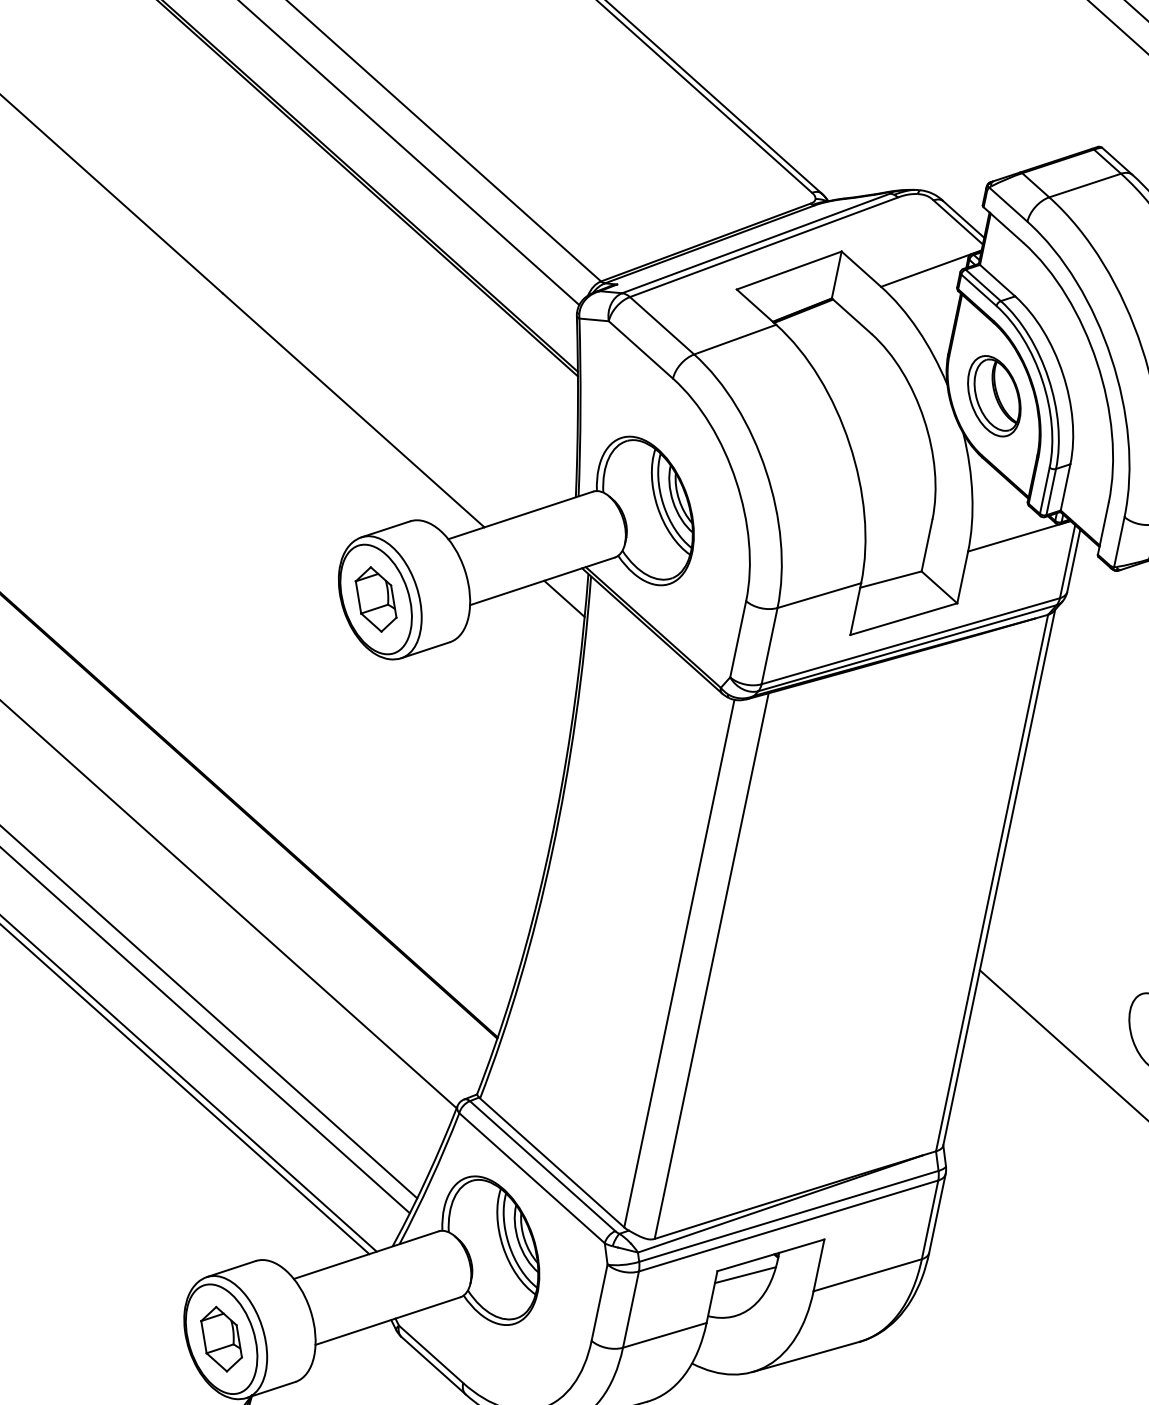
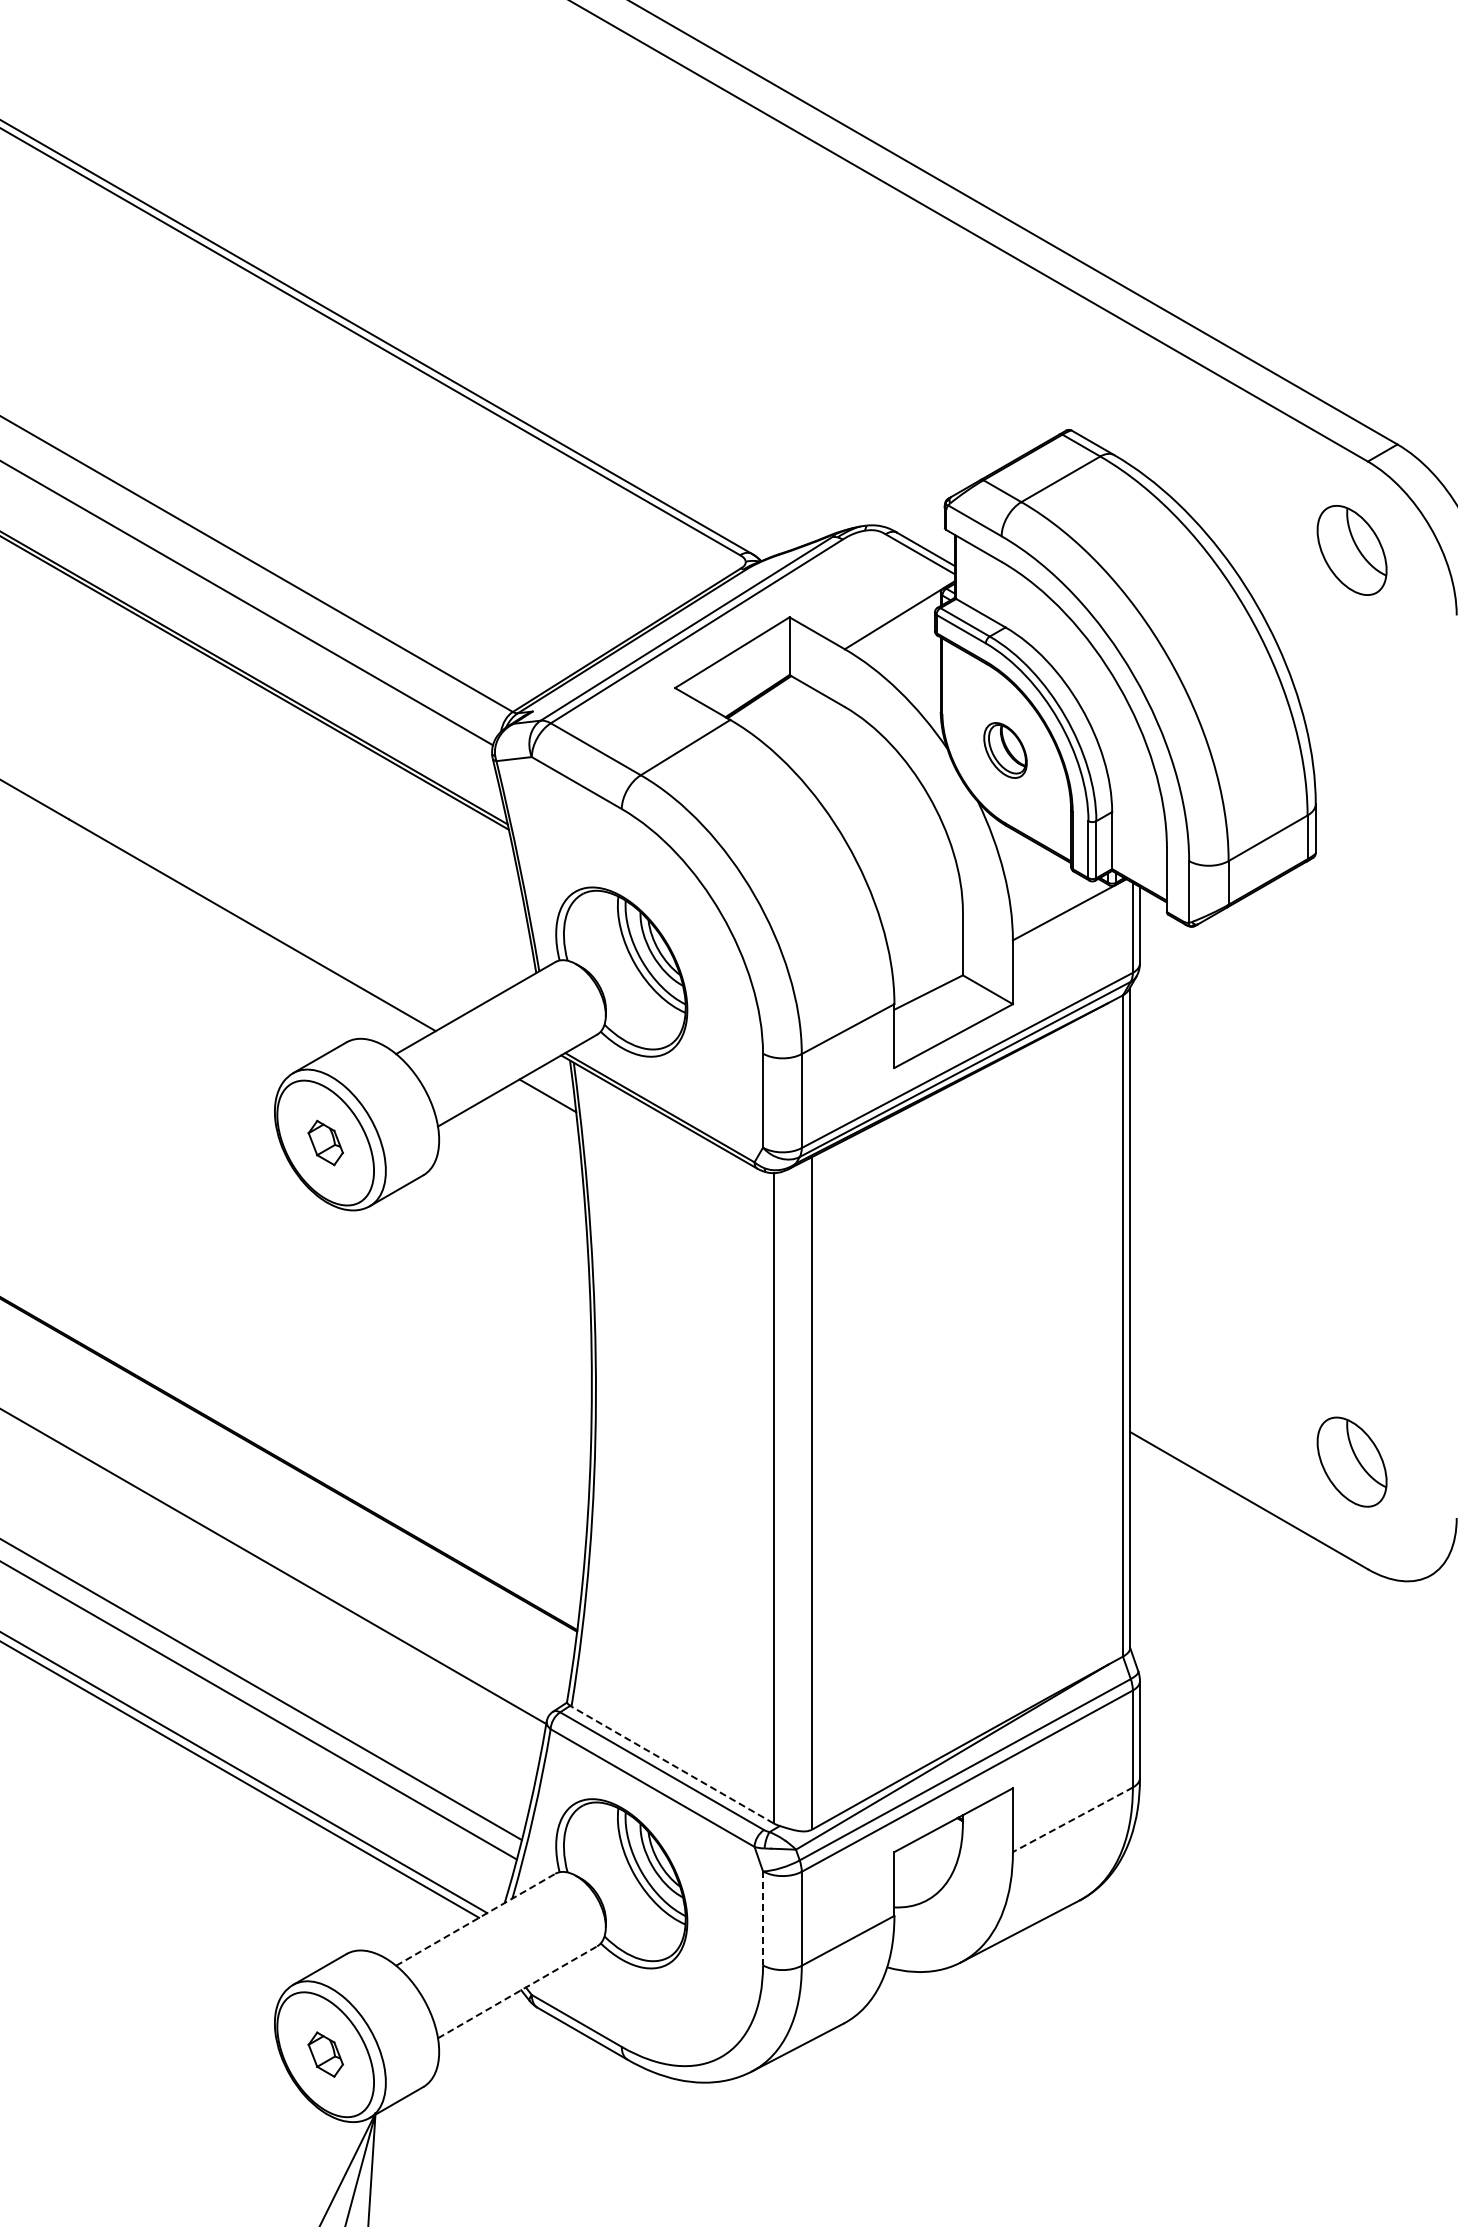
part: (994, 396) -> (1005, 750), size x0.6
part: (376, 599) -> (325, 1142), size x0.6
line: (552, 1162) -> (672, 1764), solid -> dashed
line: (366, 1254) -> (475, 1919), solid -> dashed
line: (745, 1274) -> (928, 1849), removed
line: (867, 1275) -> (1072, 1820), solid -> dashed
line: (599, 1302) -> (763, 1918), solid -> dashed
line: (387, 1321) -> (517, 1992), solid -> dashed
part: (221, 1338) -> (325, 2054), size x0.6

